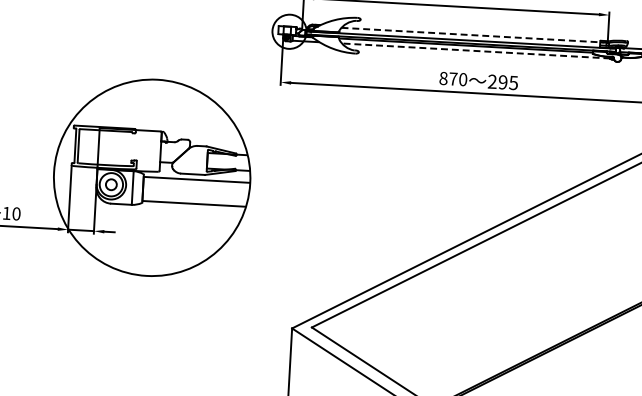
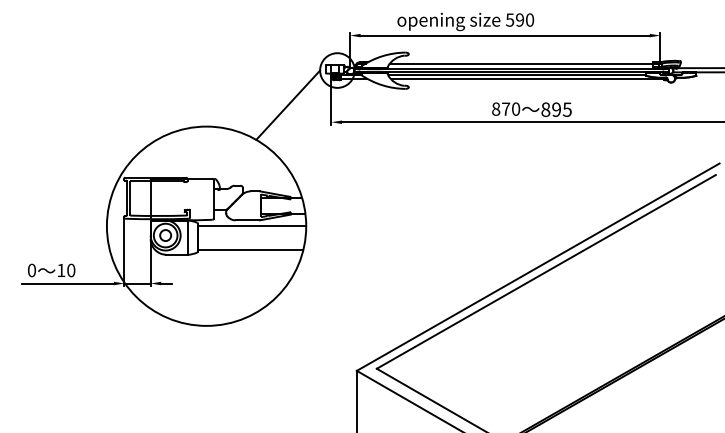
line: (473, 35) -> (523, 63), dashed -> solid
line: (476, 51) -> (527, 79), dashed -> solid
line: (239, 62) -> (288, 104), added
text: (492, 81) -> (545, 109), 295 -> 895

